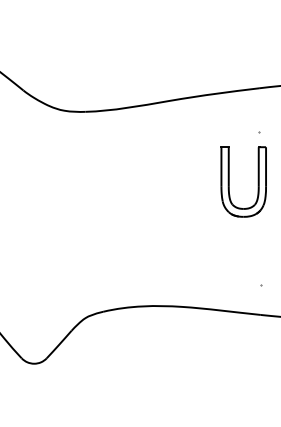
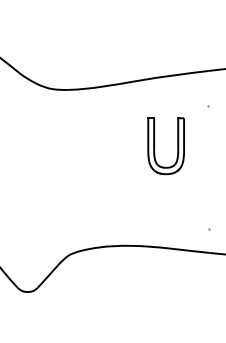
part: (229, 181) -> (154, 145), moved

